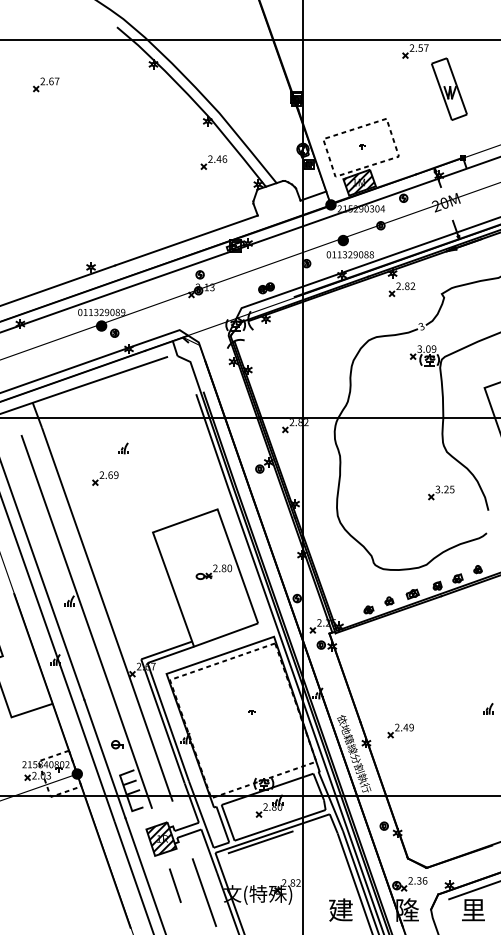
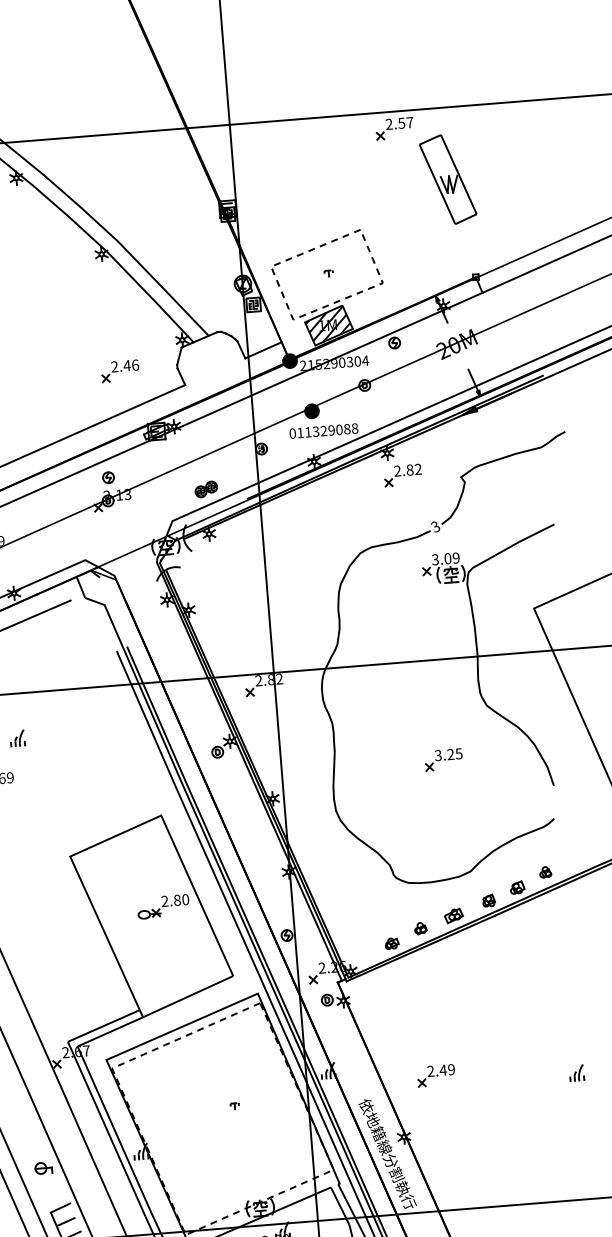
part: (213, 162) -> (119, 371), moved
part: (441, 492) -> (443, 759), moved
part: (400, 730) -> (435, 1075), moved

